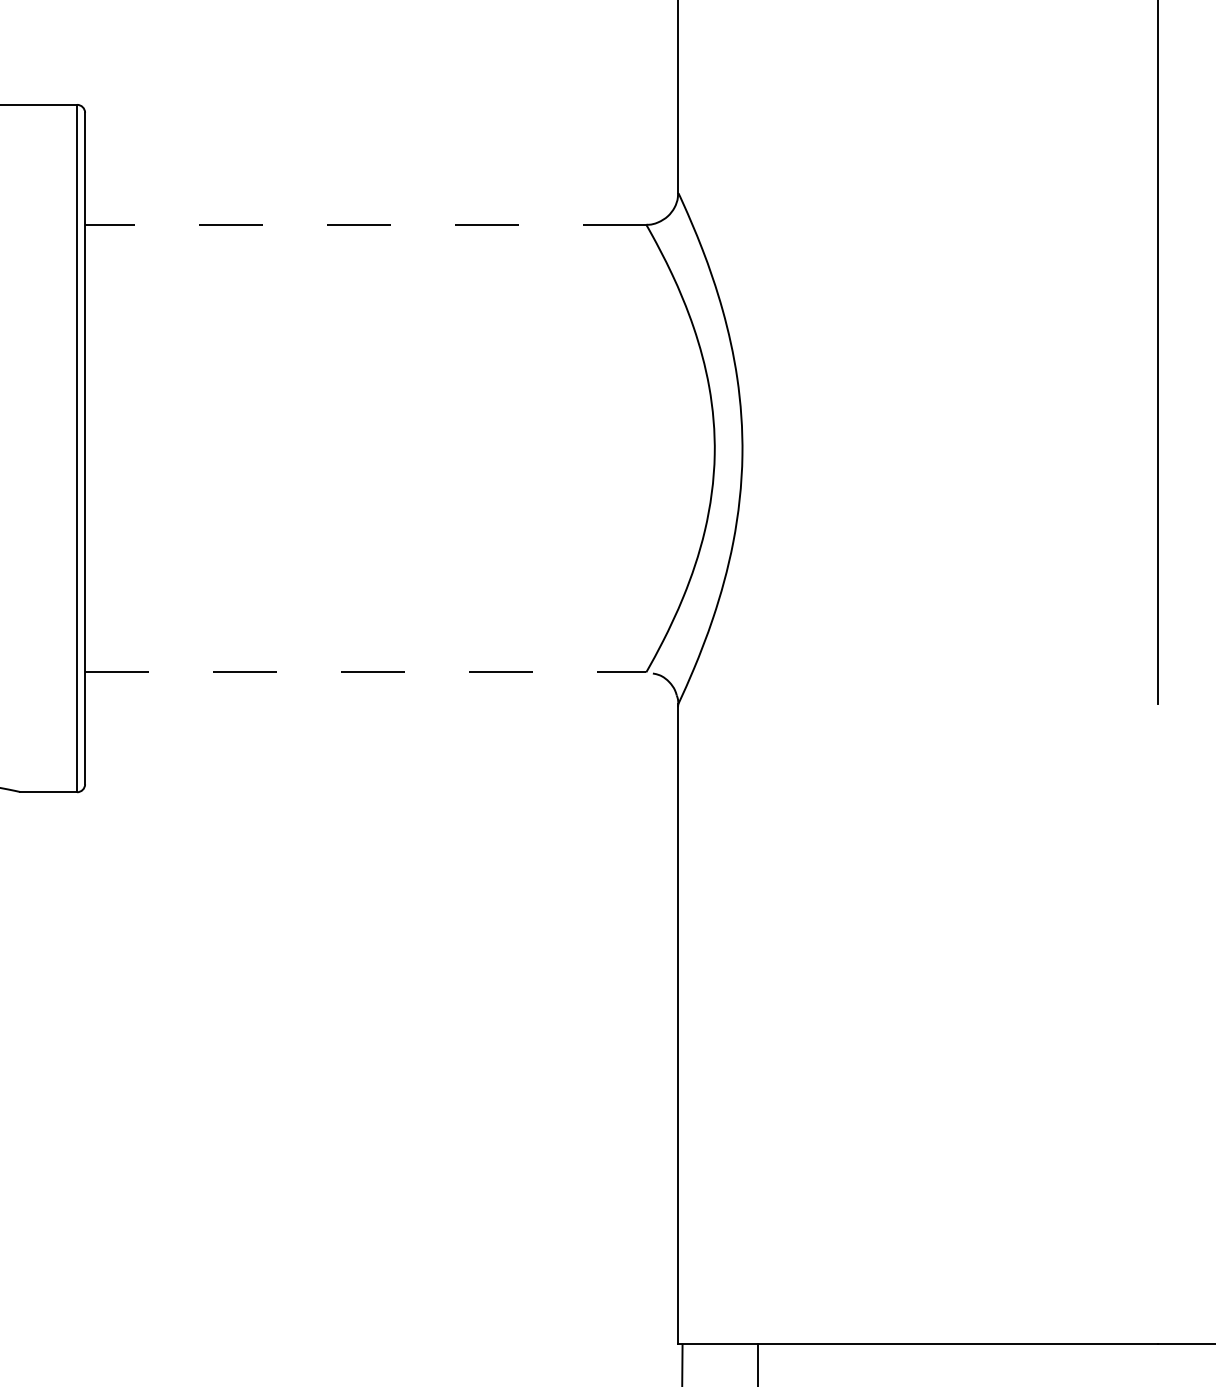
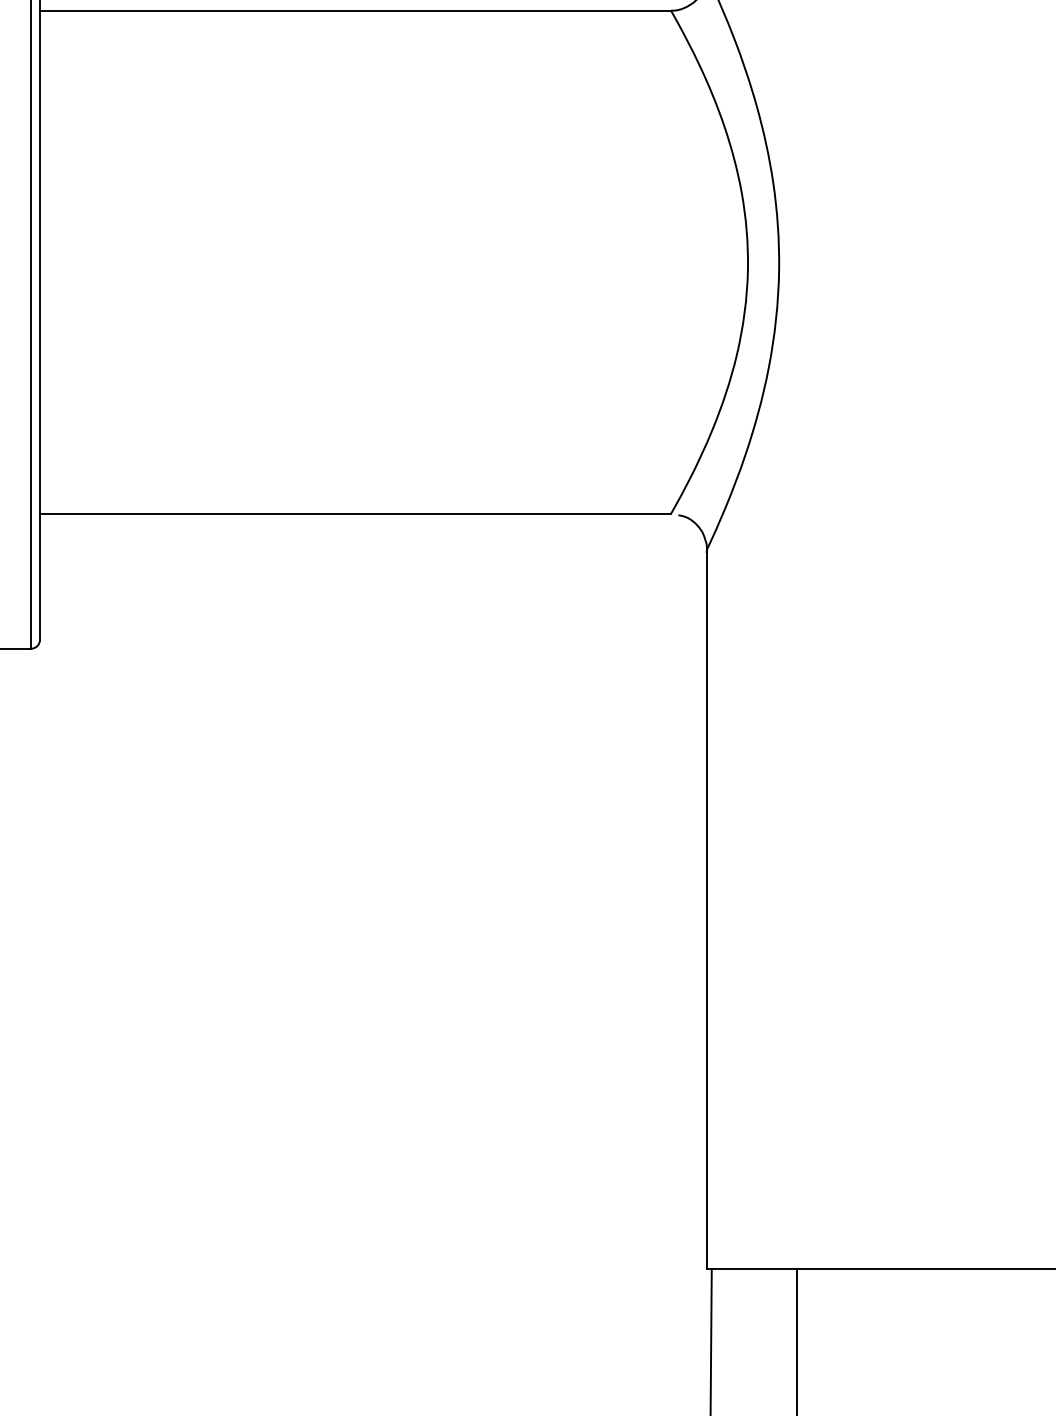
line: (365, 224) -> (355, 10), dashed -> solid
line: (365, 672) -> (355, 514), dashed -> solid

